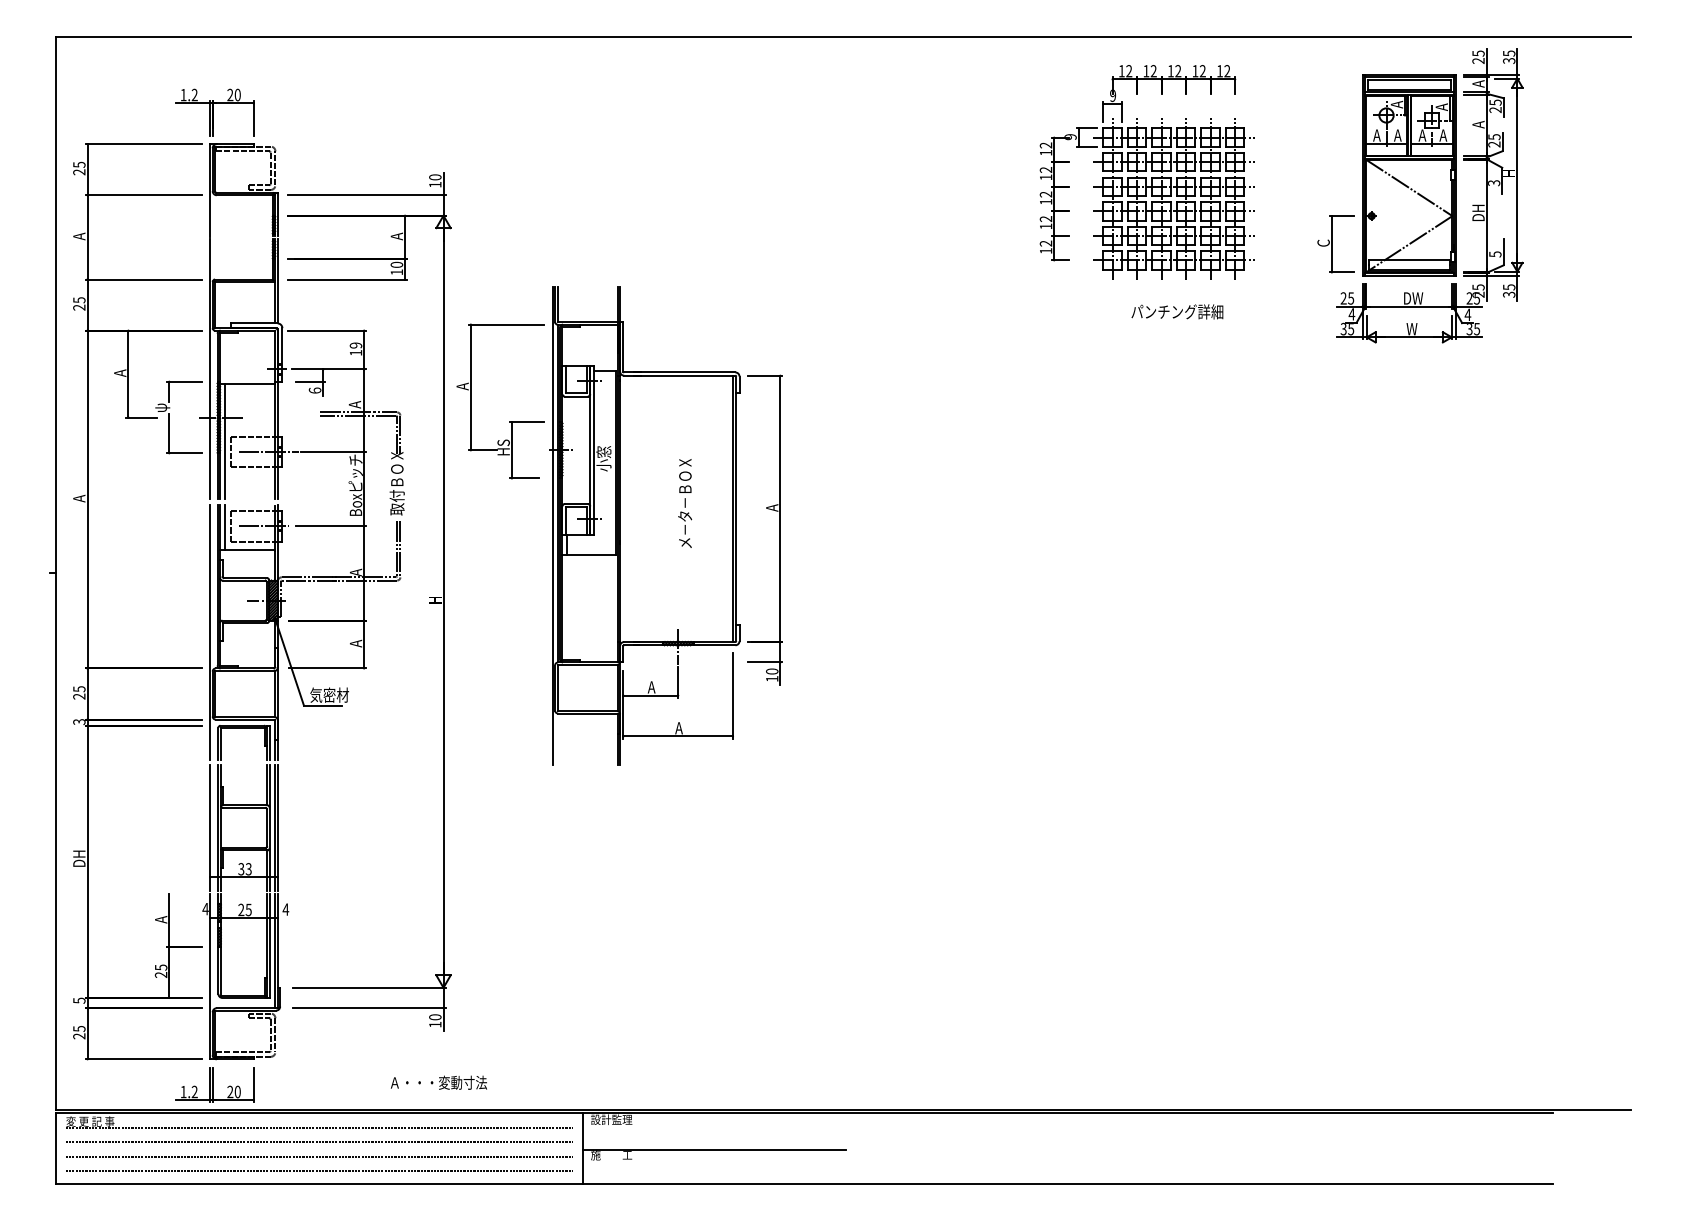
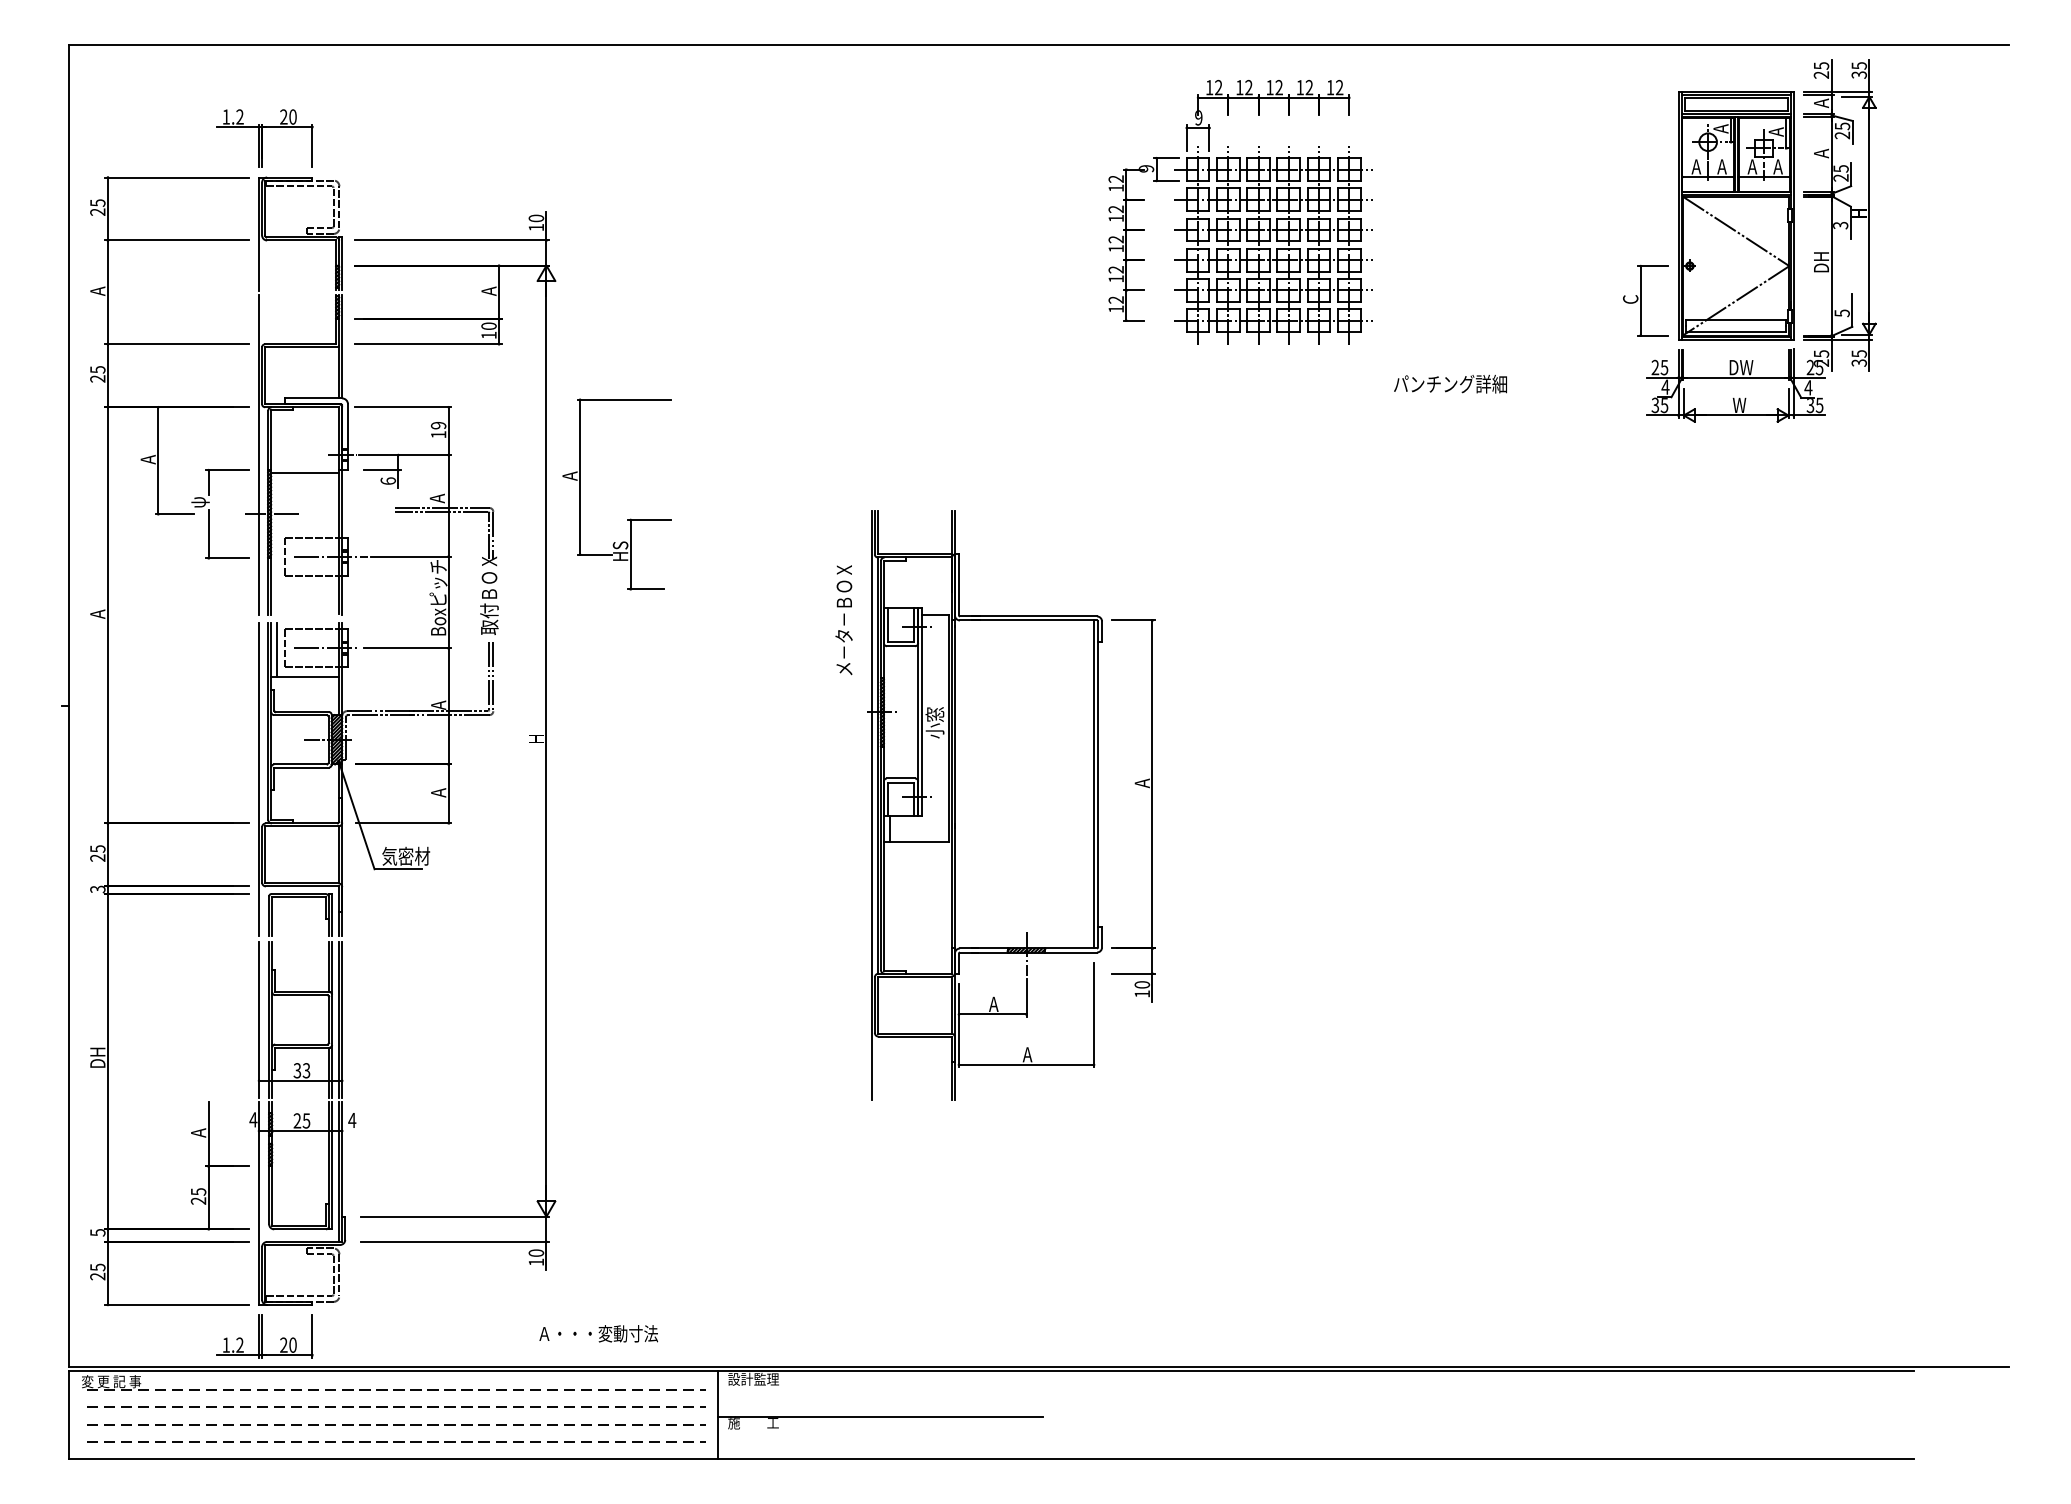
part: (1146, 172) -> (1239, 212), moved
line: (224, 441) -> (276, 543), removed
part: (665, 525) -> (1010, 804), moved
text: (438, 1082) -> (598, 1333), moved

